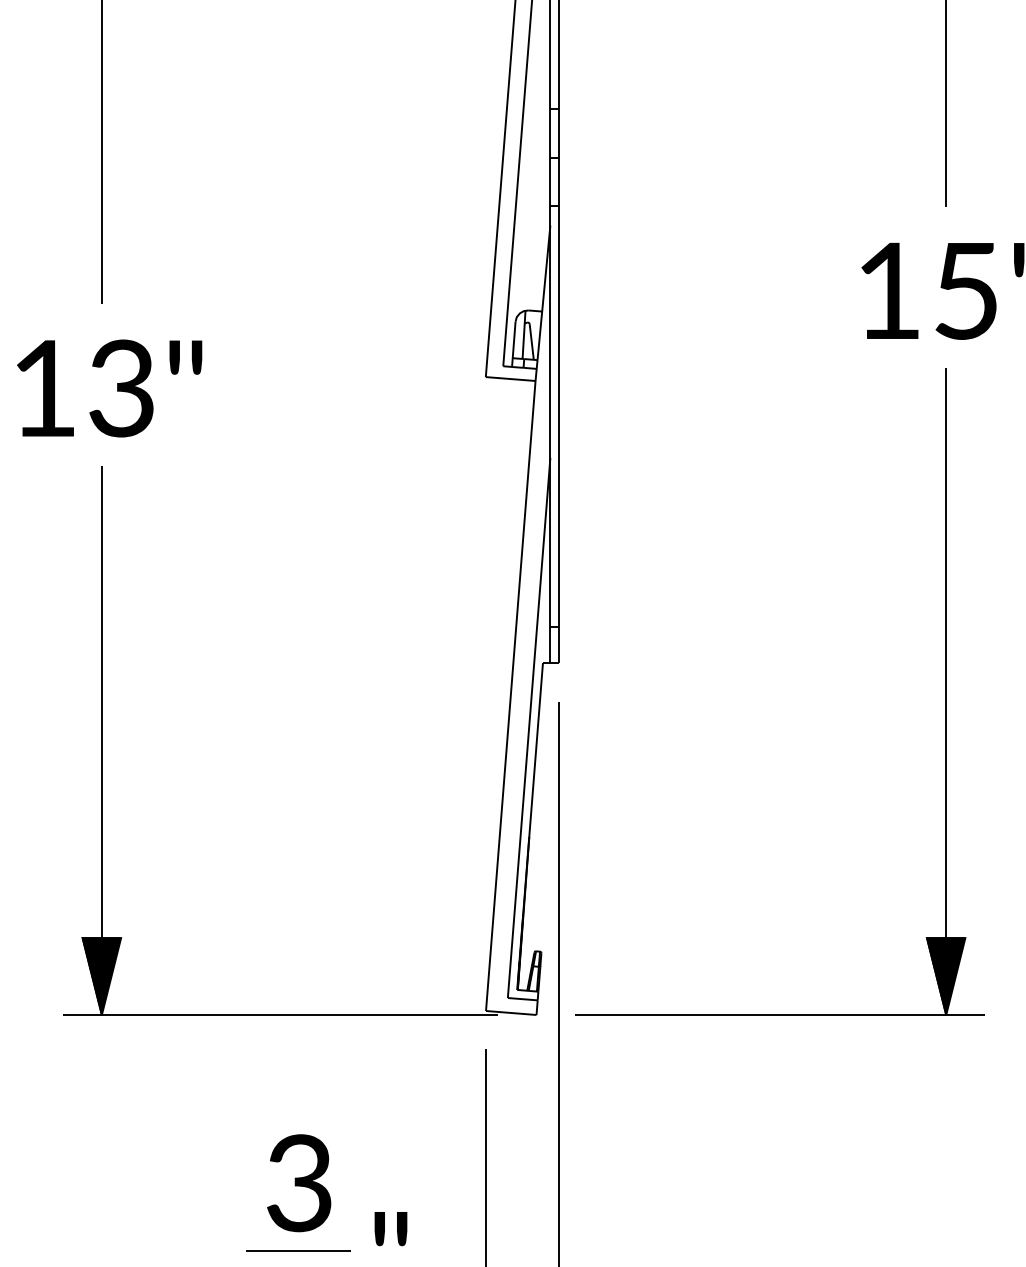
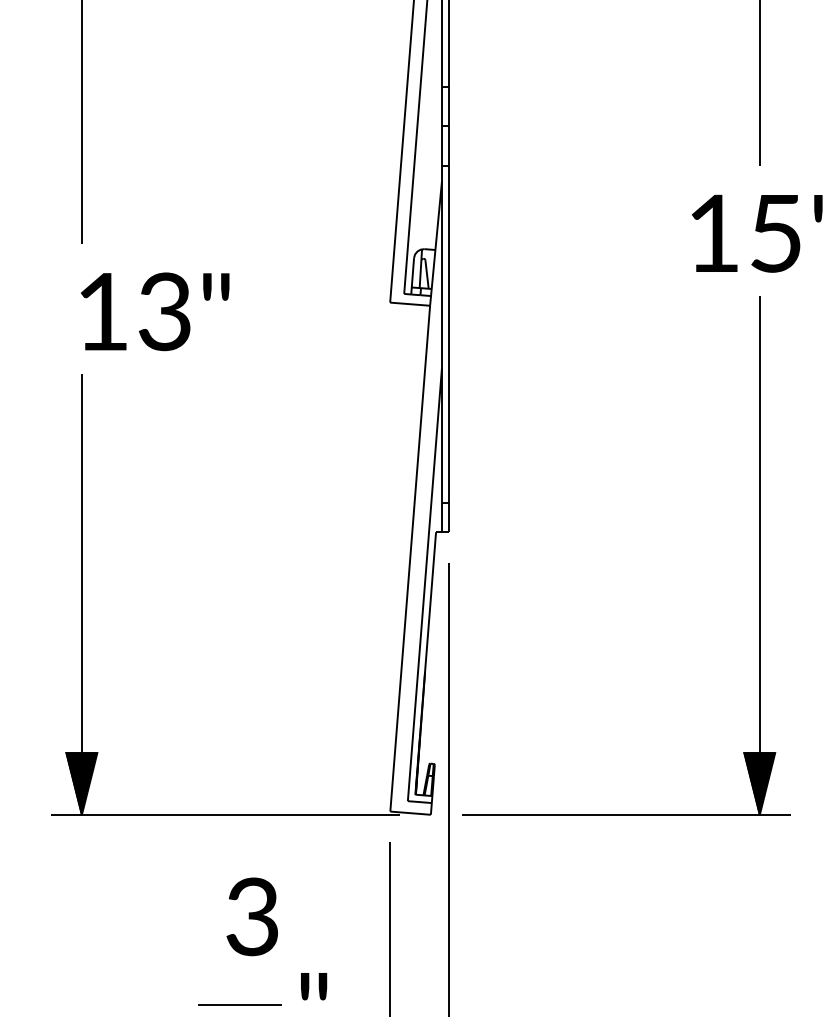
text: (110, 388) -> (155, 311), moved
text: (298, 1182) -> (251, 916), moved

